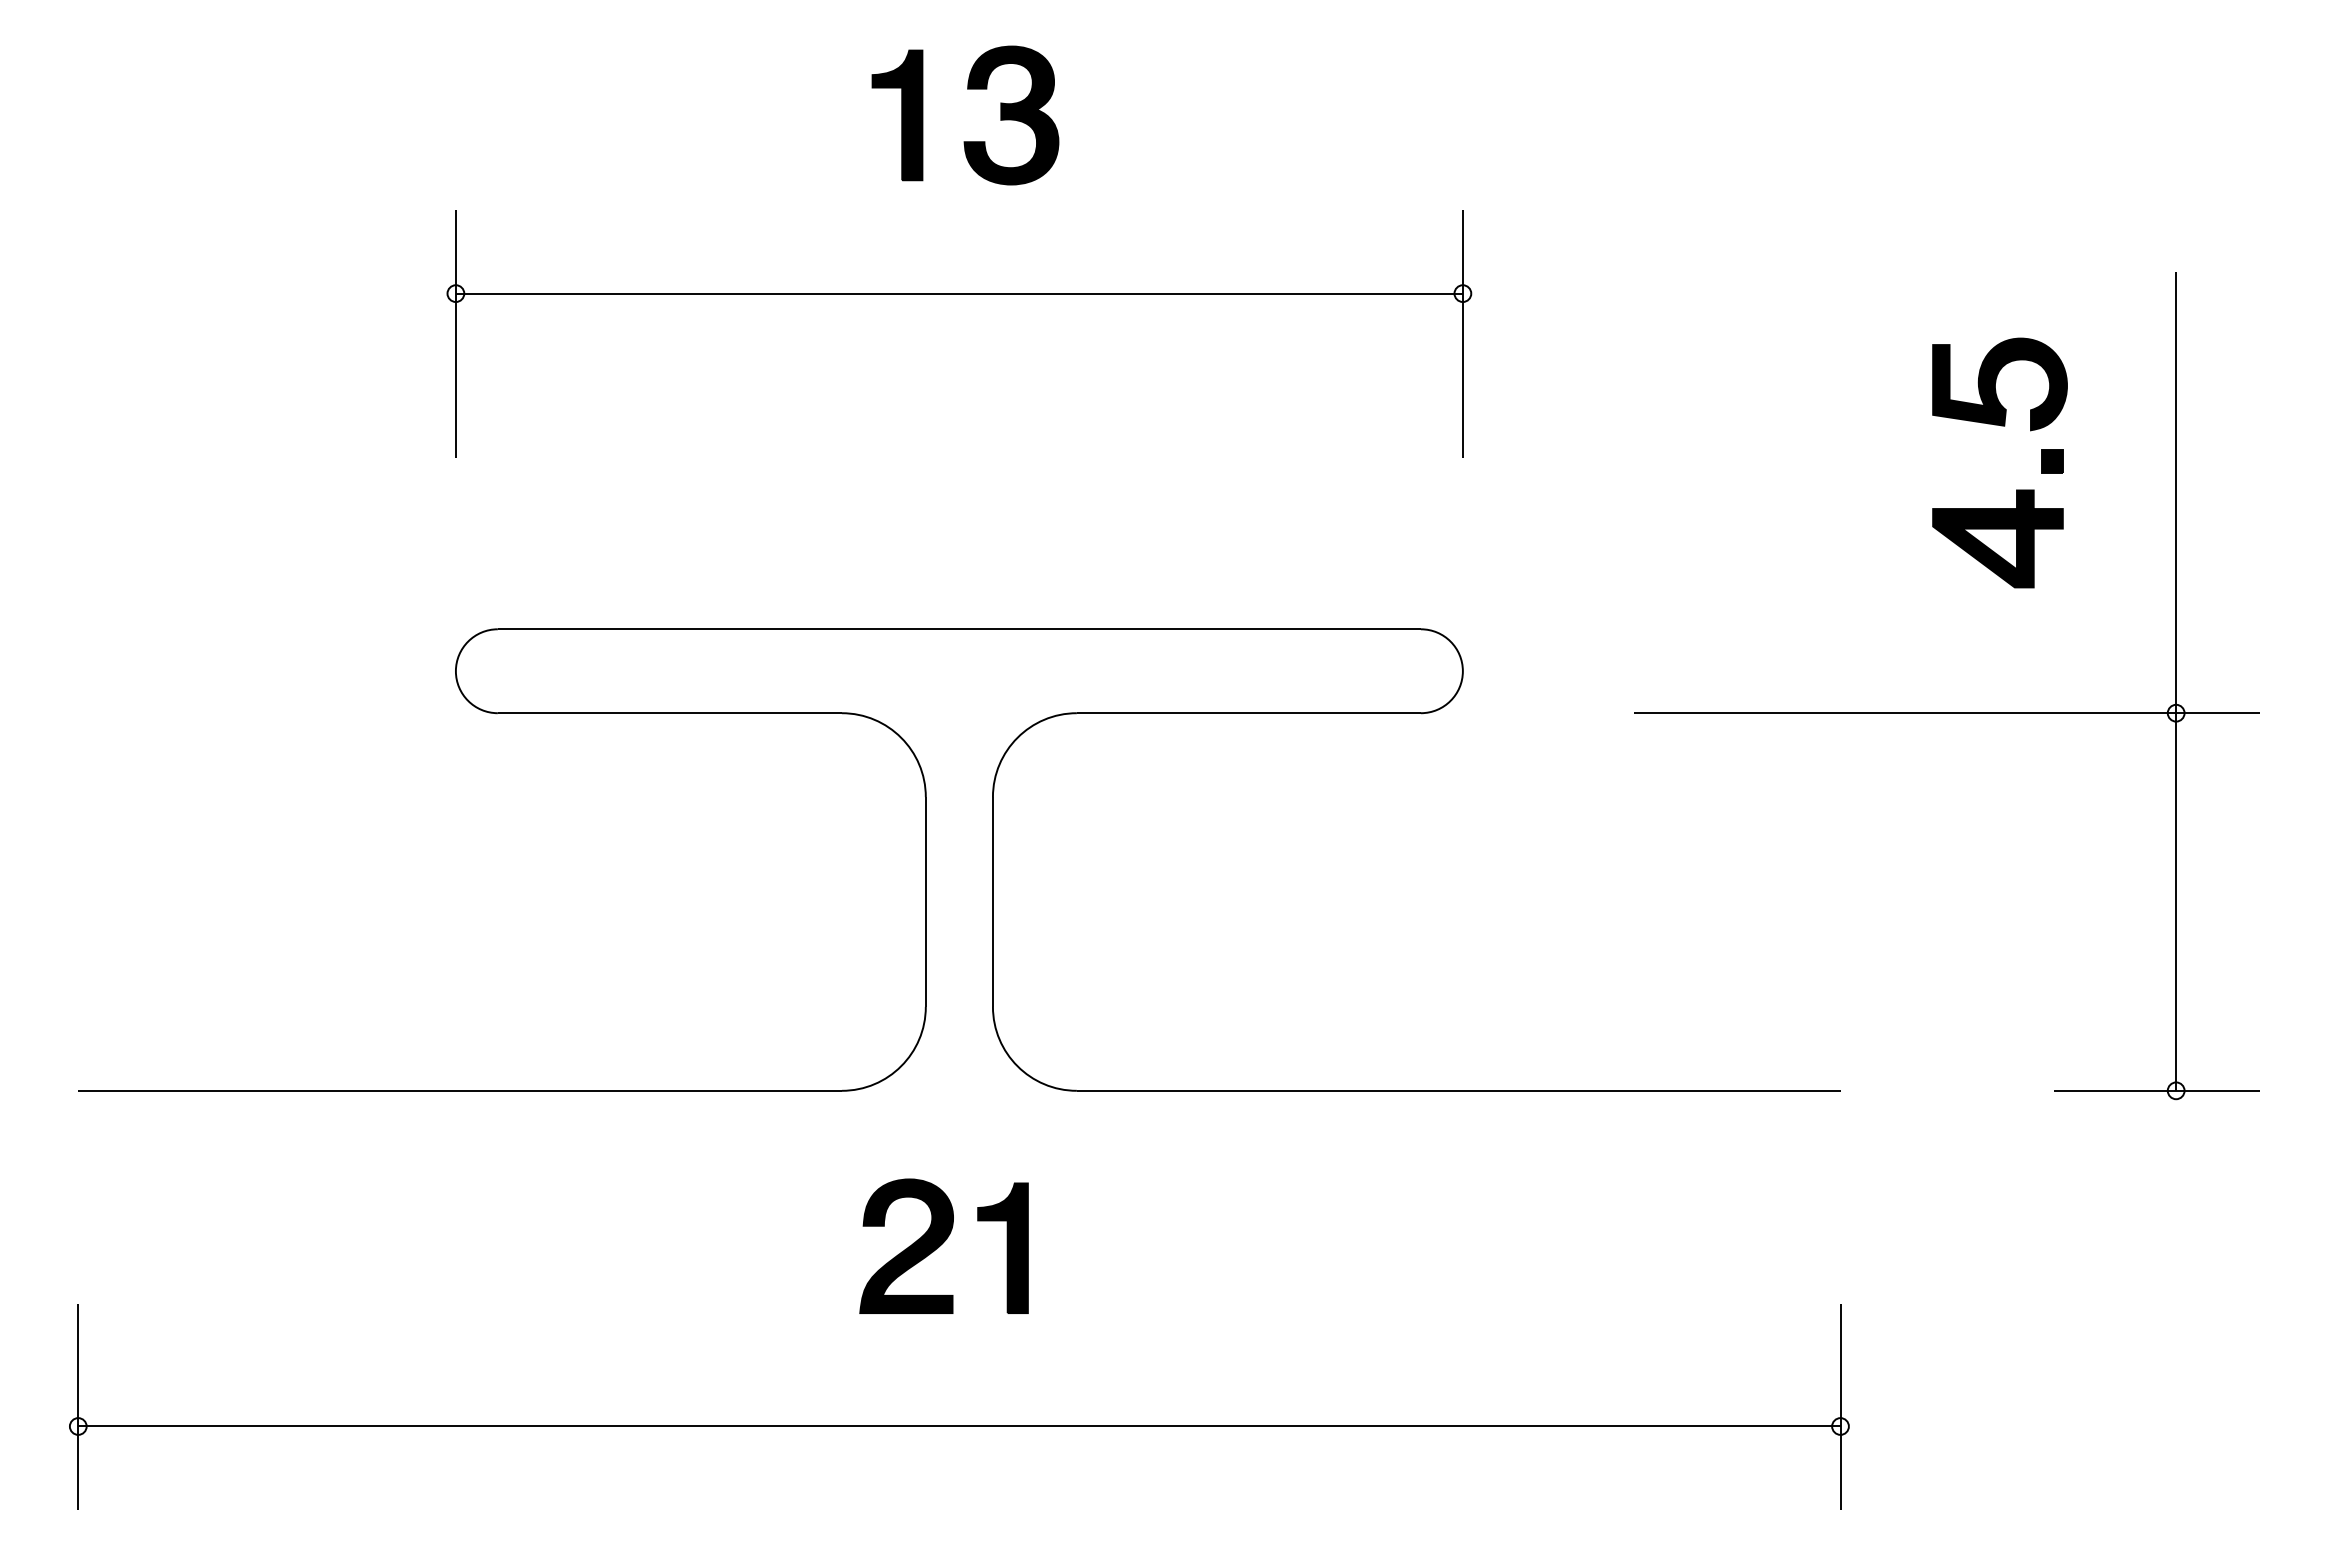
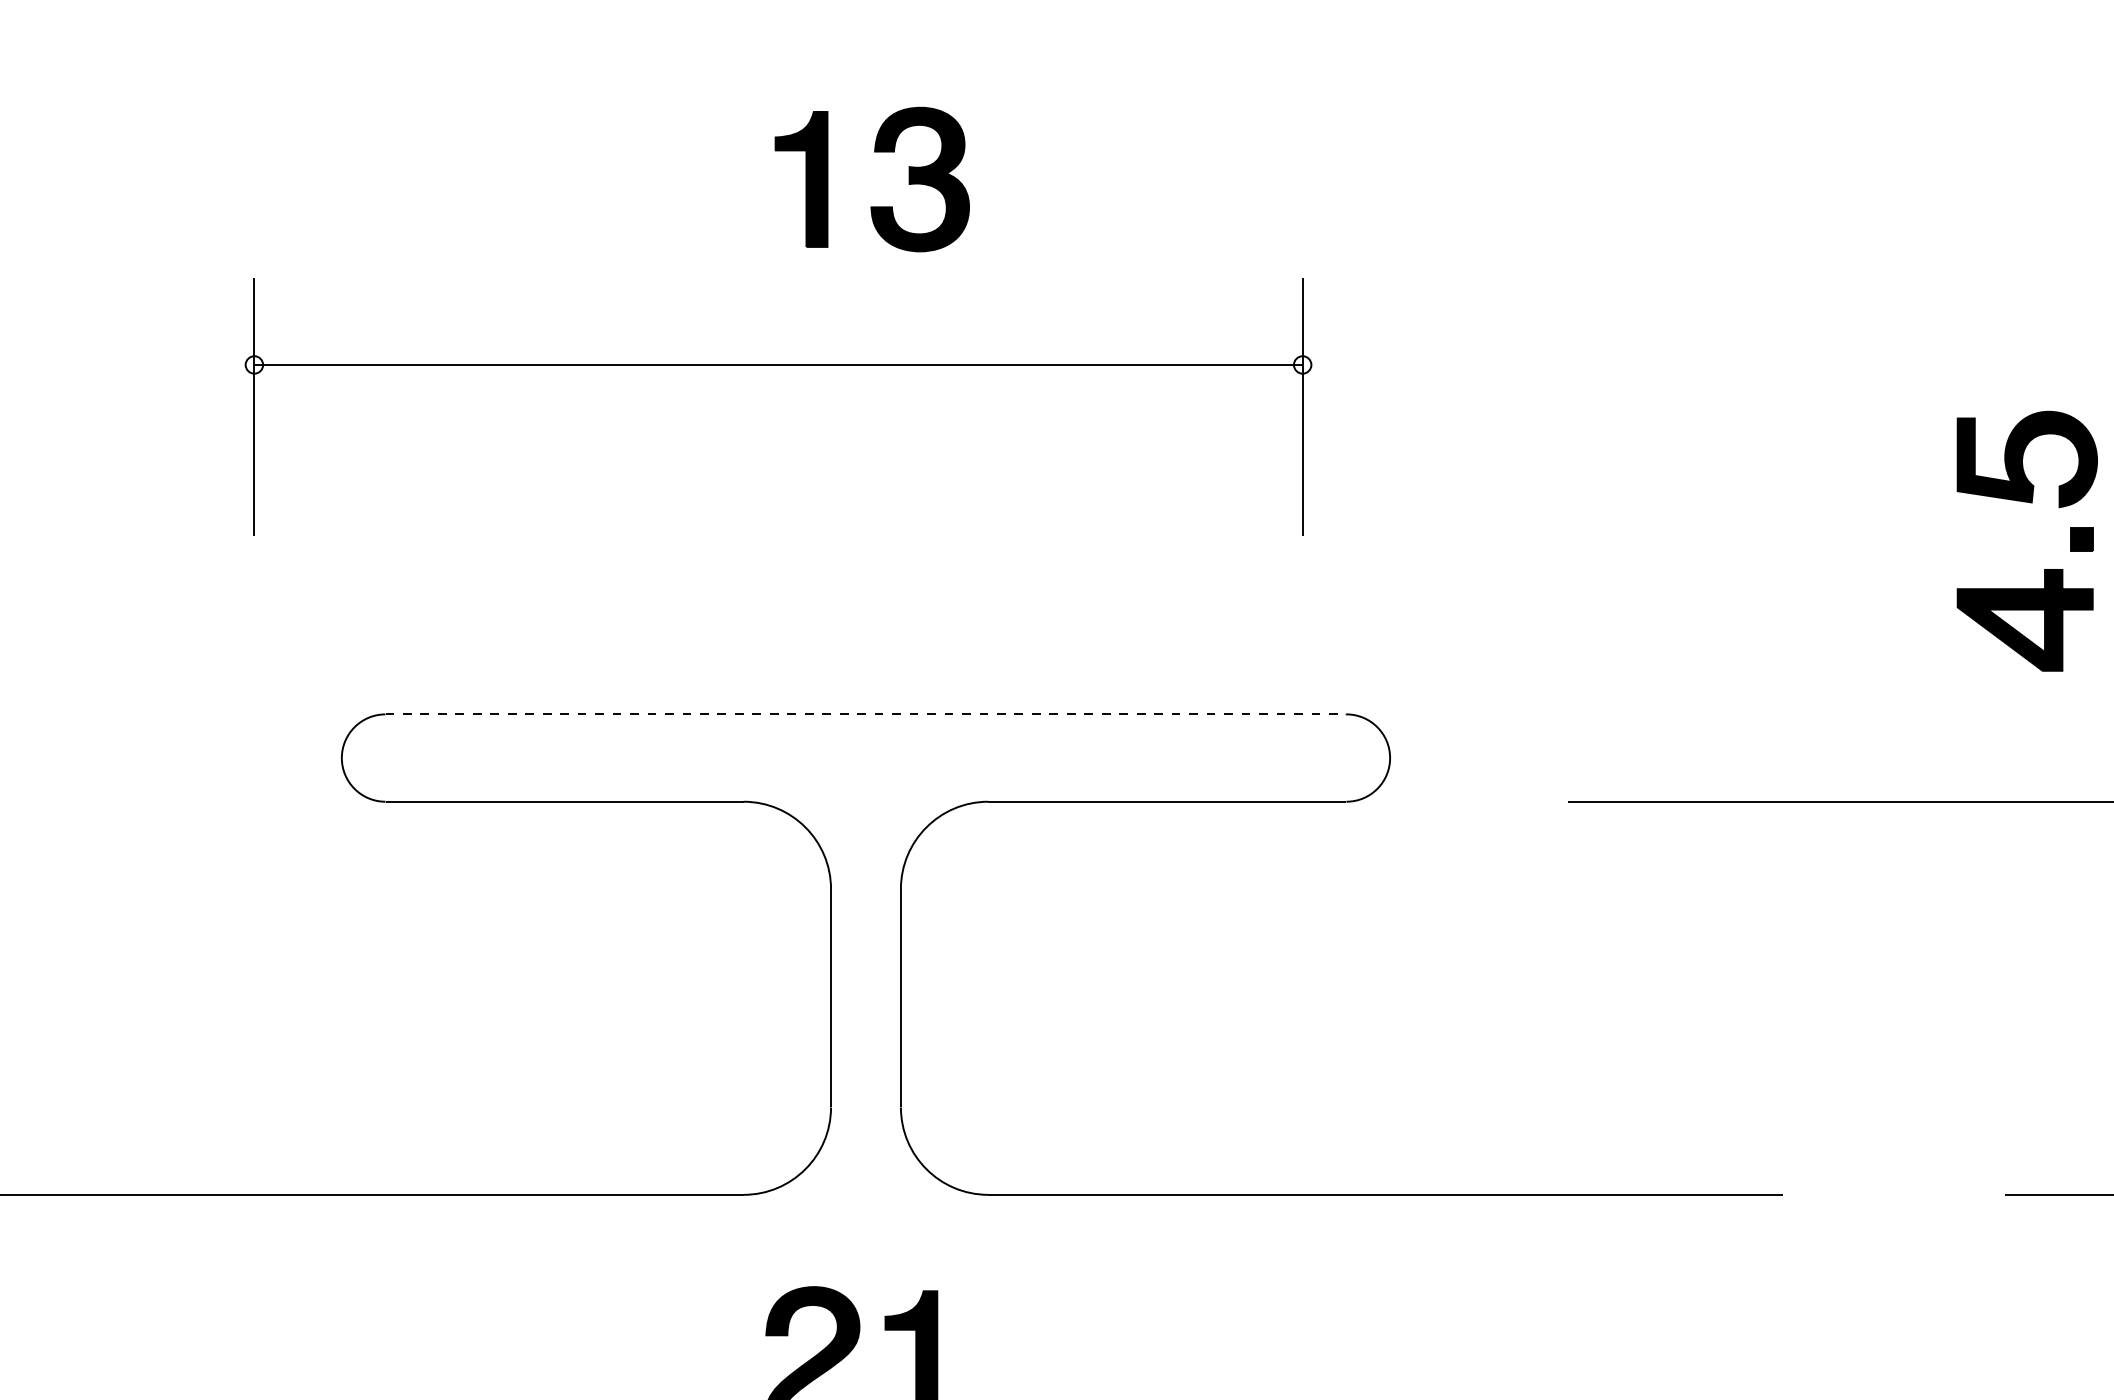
part: (959, 294) -> (778, 365), moved
part: (2016, 489) -> (2044, 568), moved
line: (959, 629) -> (866, 714), solid -> dashed

